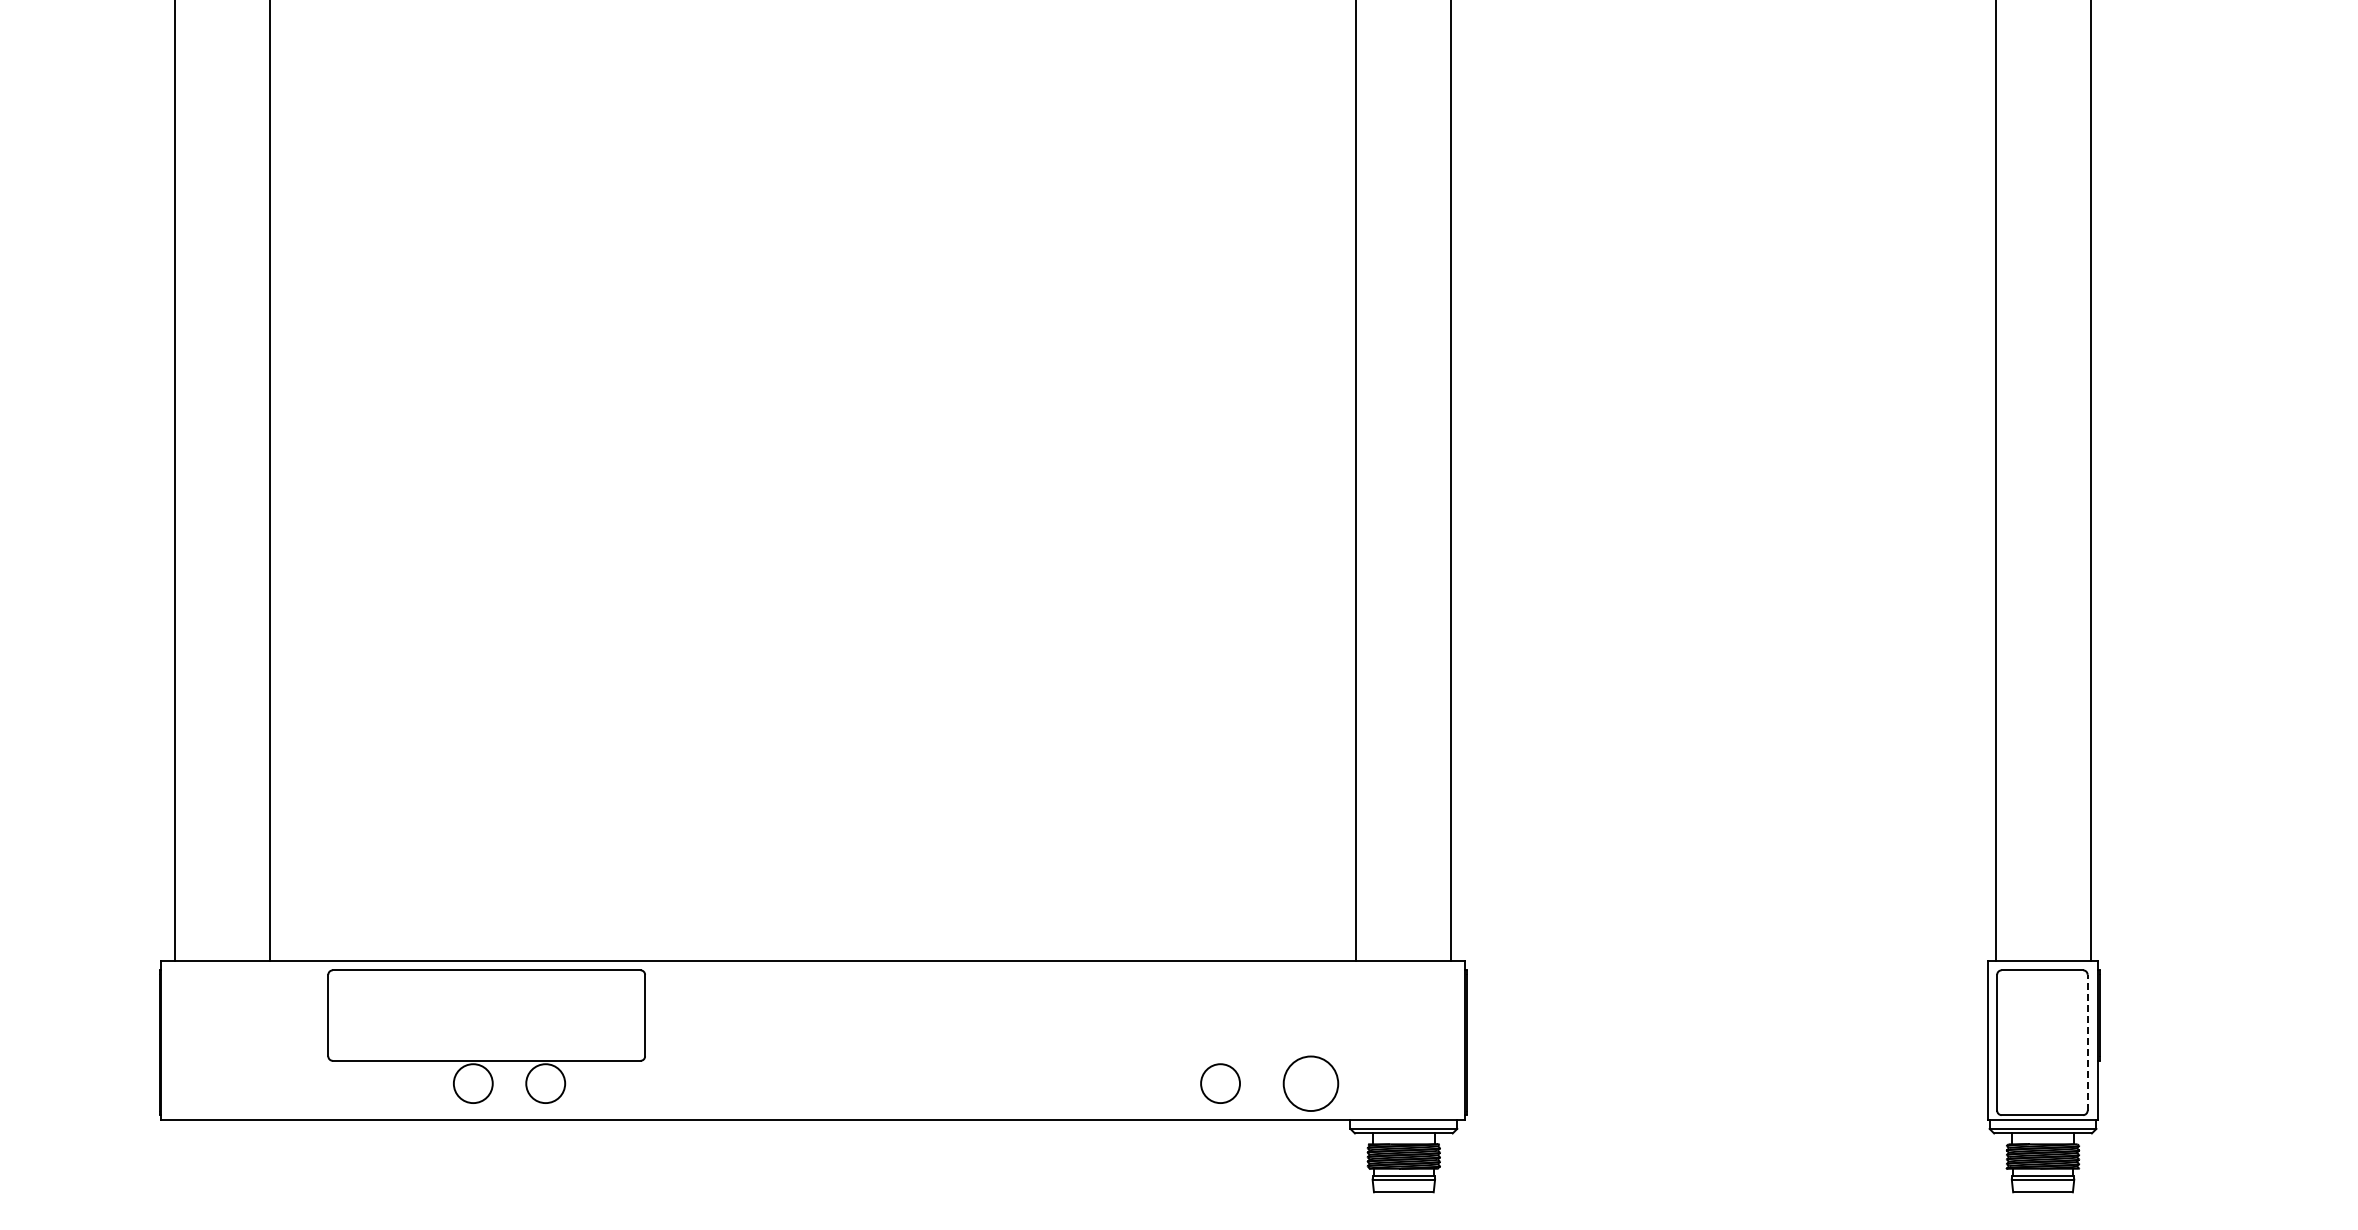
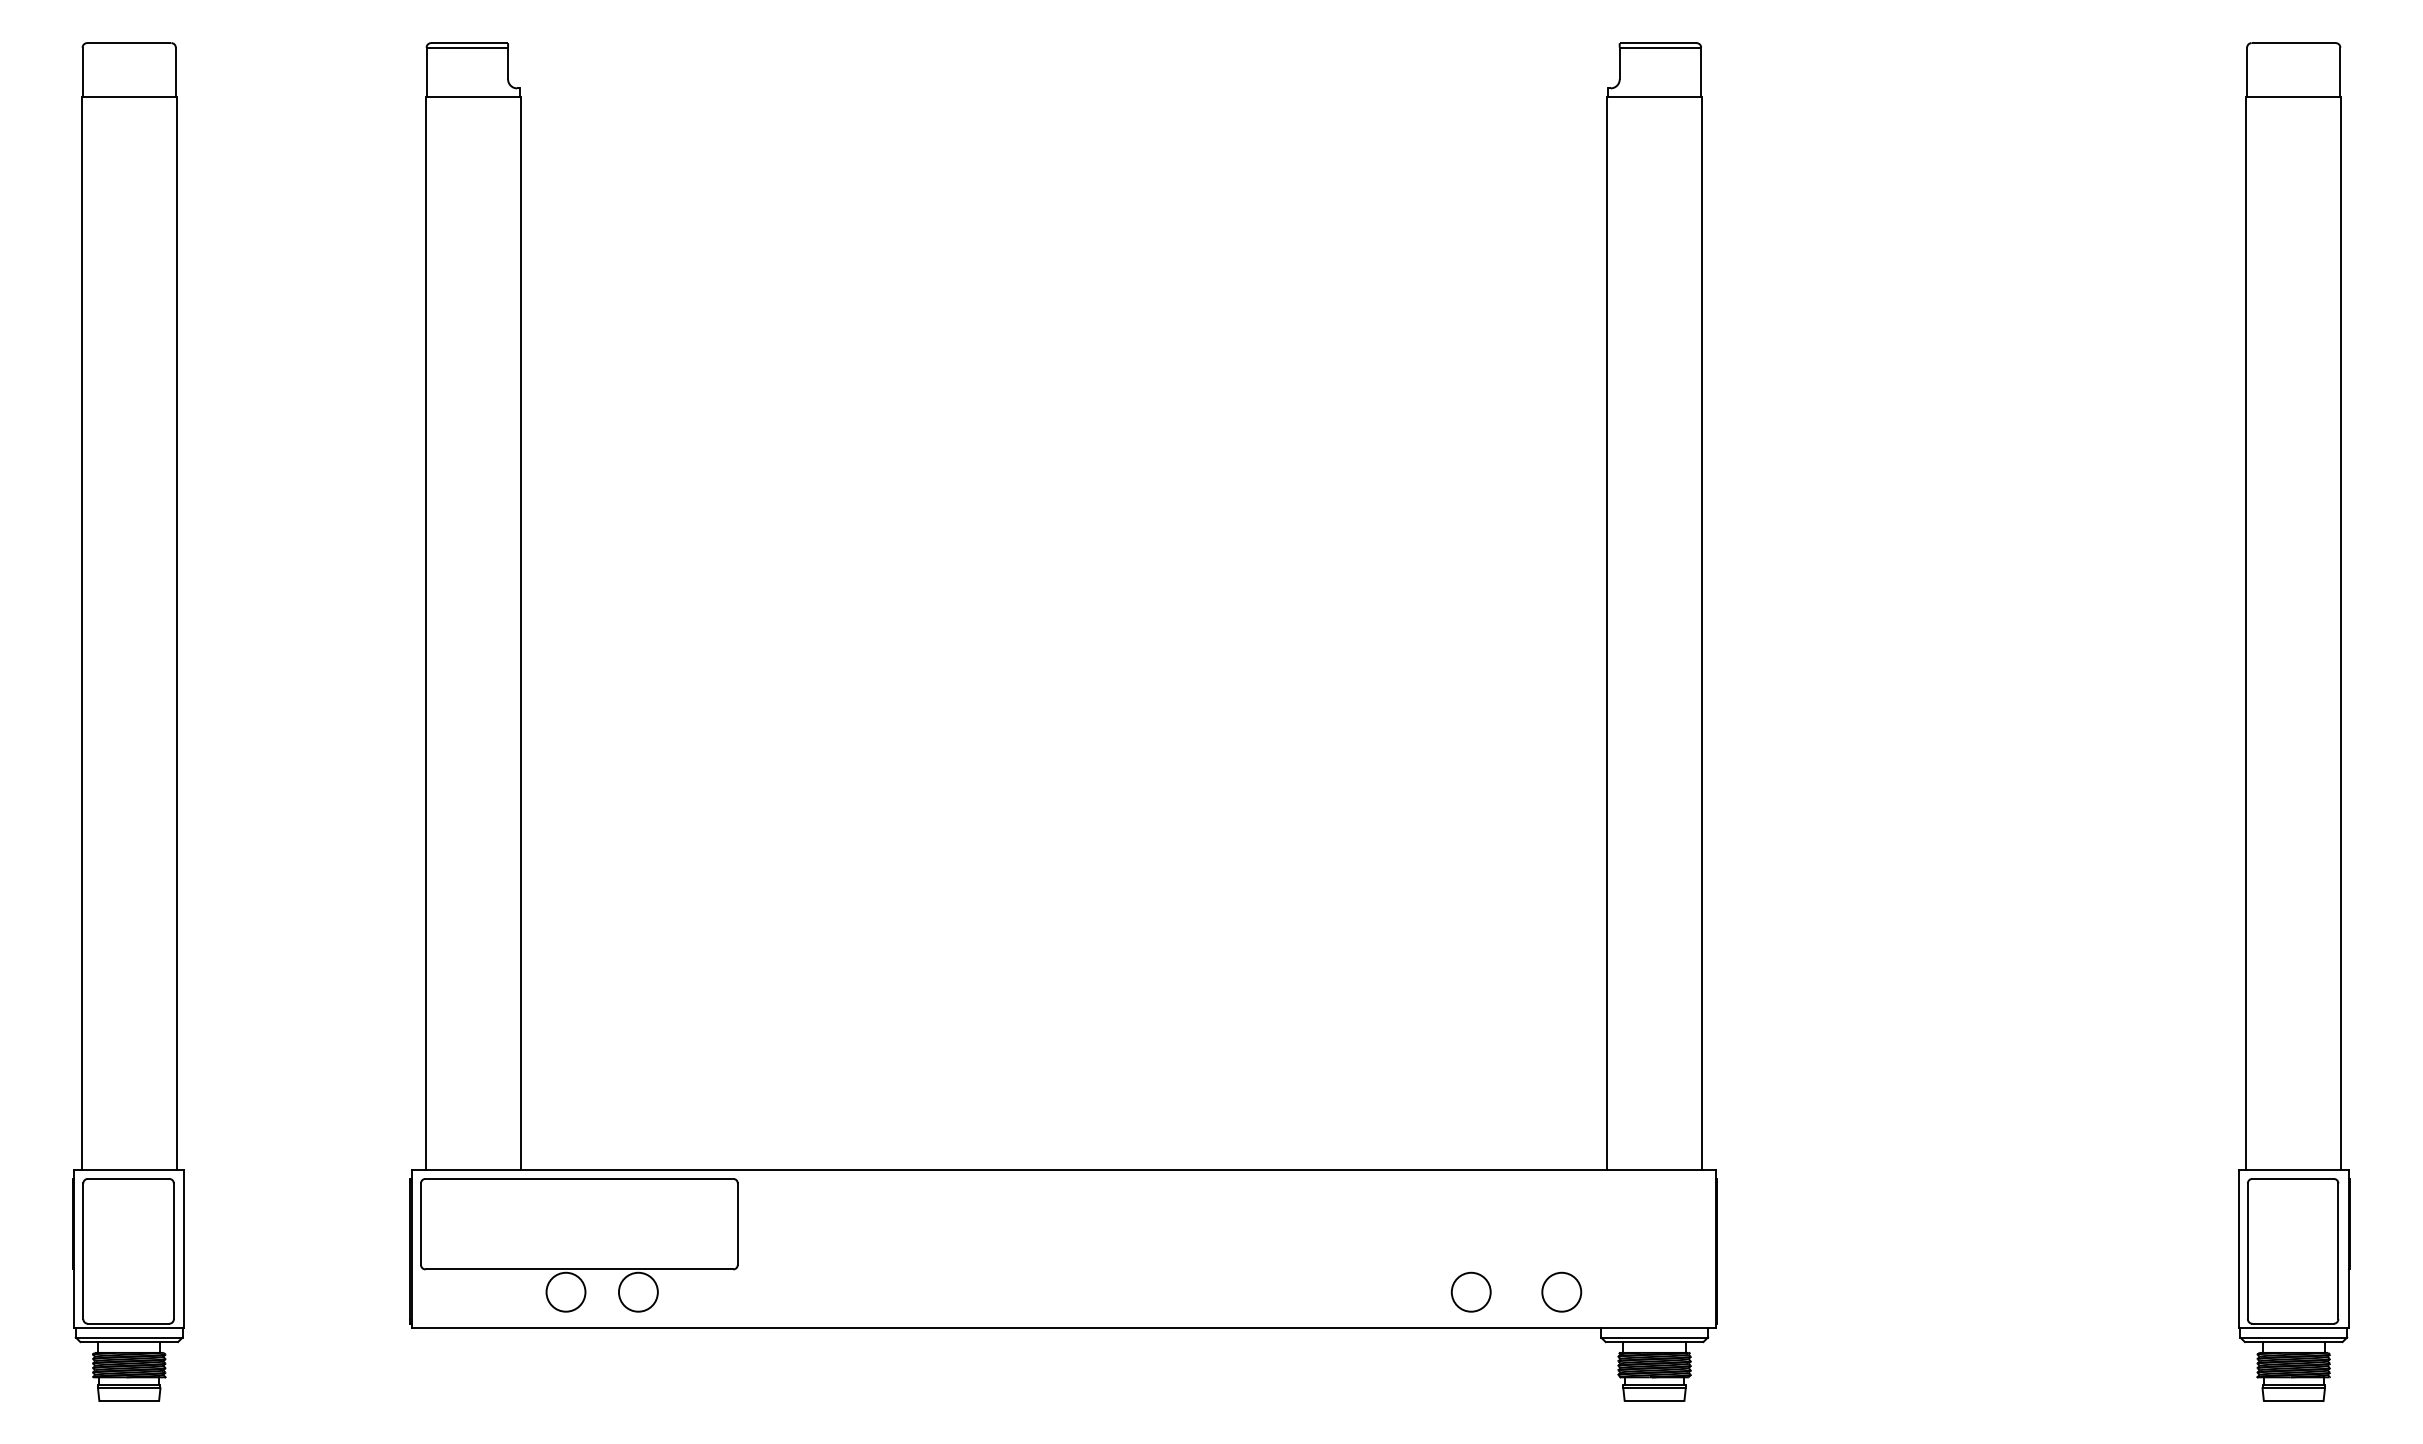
part: (486, 1036) -> (579, 1245), moved
line: (2087, 1042) -> (2338, 1251), dashed -> solid
circle: (1310, 1082) -> (1561, 1291), size x0.71

